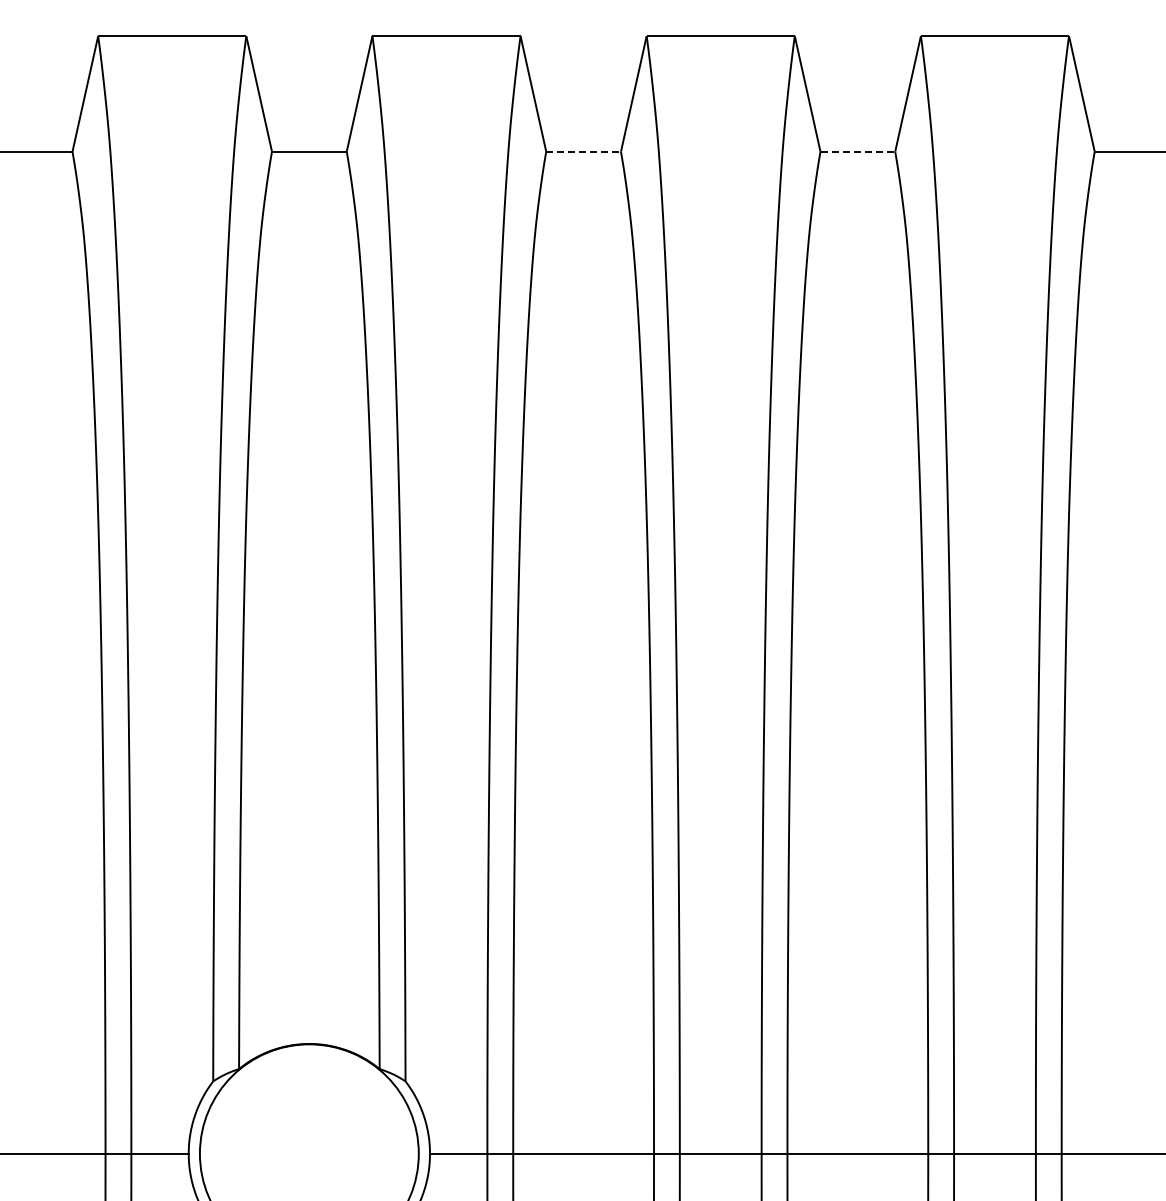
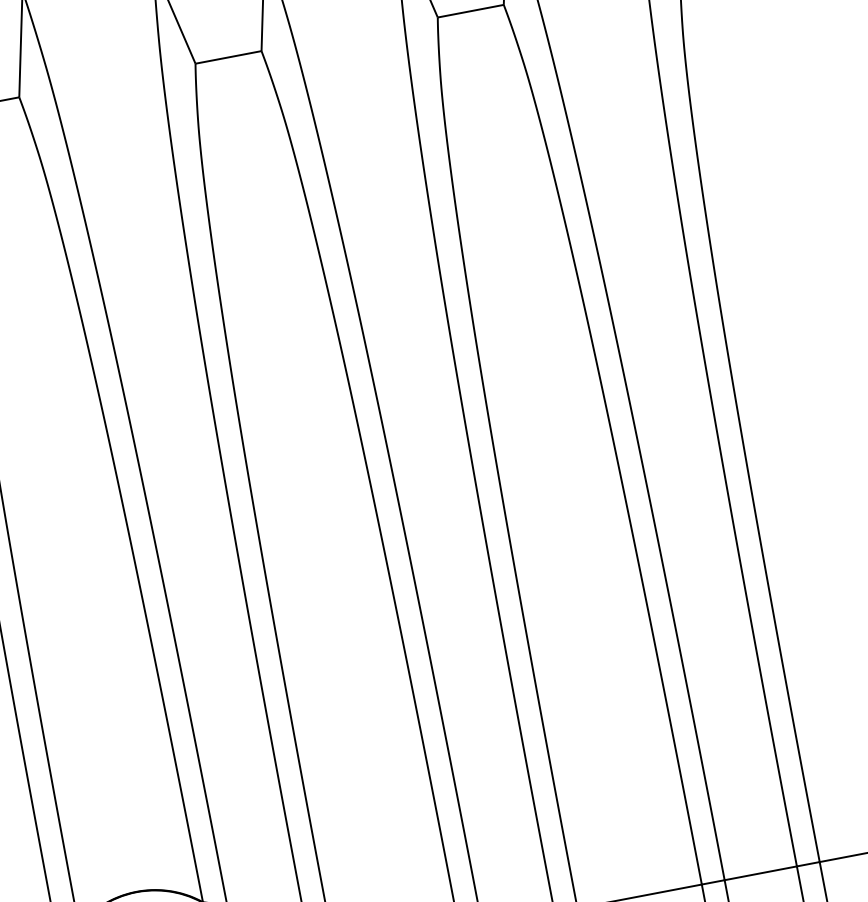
line: (583, 151) -> (228, 57), dashed -> solid
line: (857, 151) -> (470, 11), dashed -> solid

